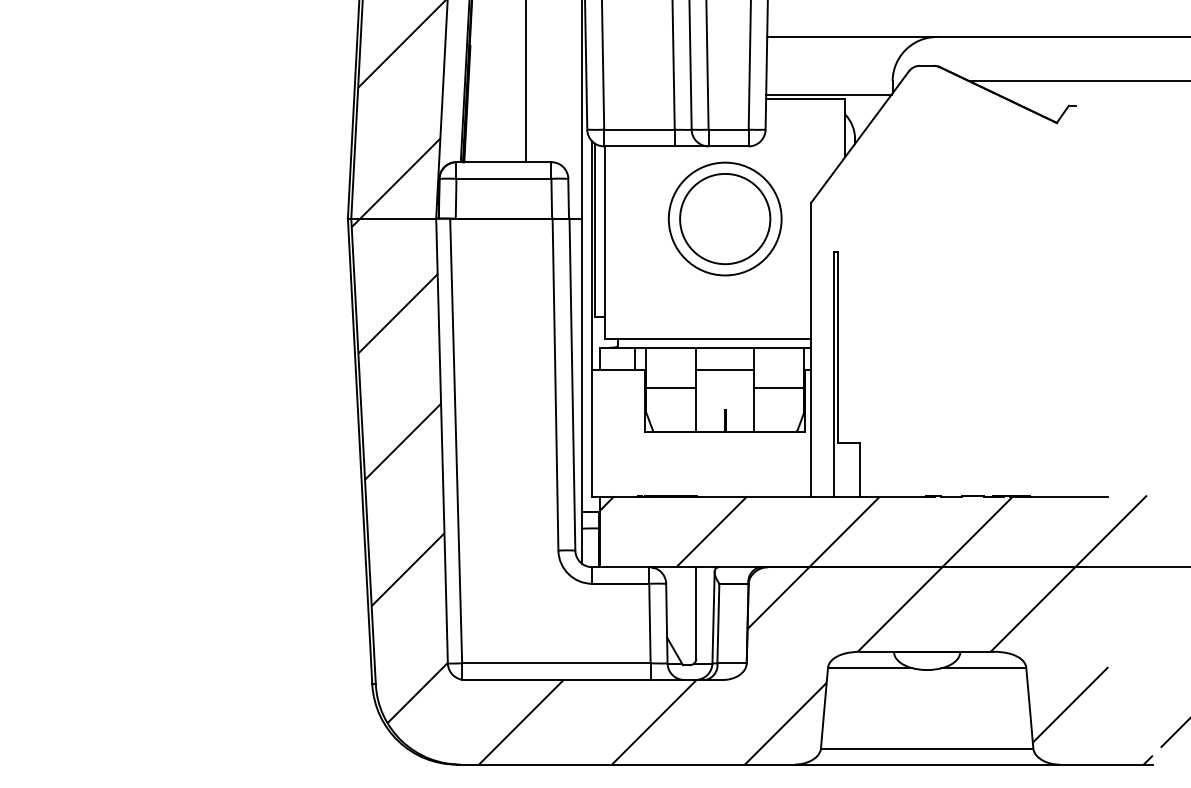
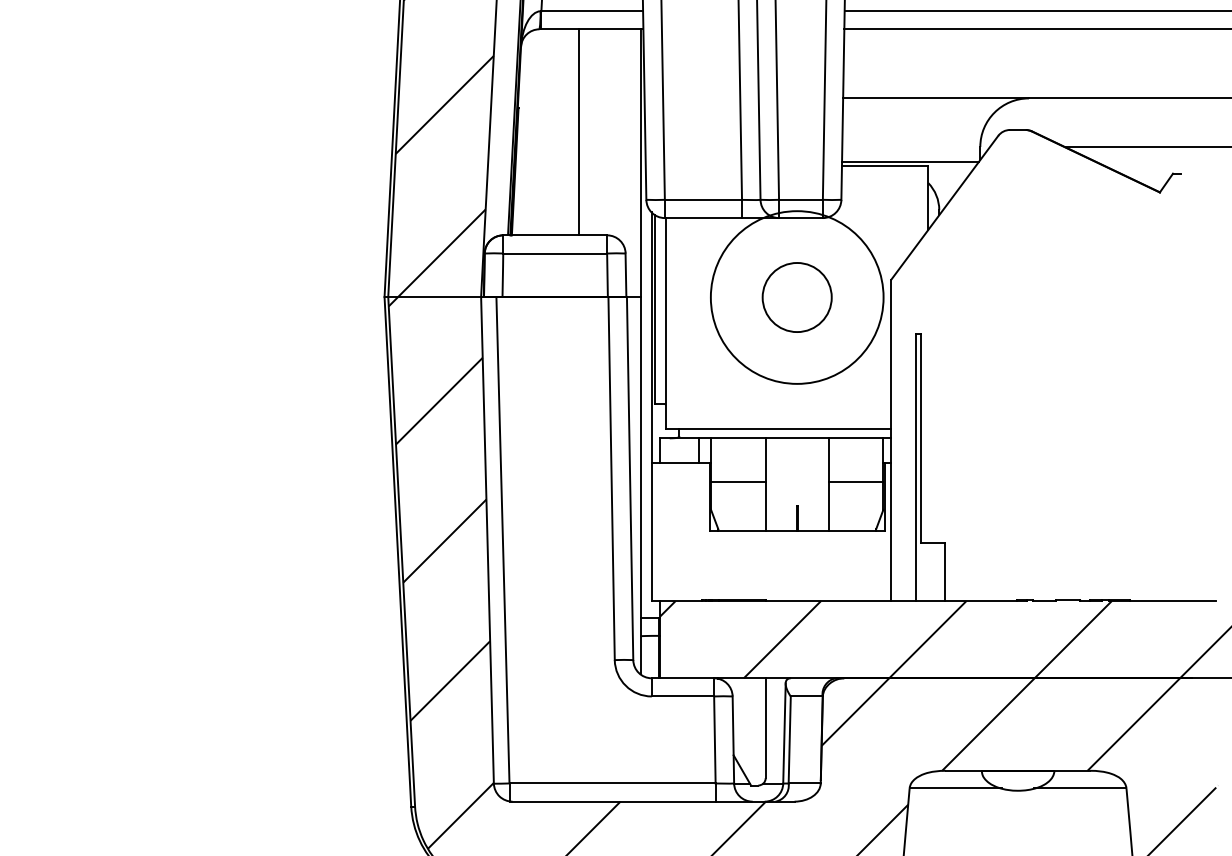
circle: (724, 218) -> (796, 296), size x1.4
circle: (725, 218) -> (797, 296), size x0.7
line: (725, 370) -> (797, 463), removed

